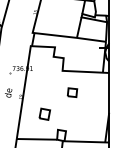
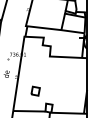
part: (72, 92) -> (57, 73), removed

